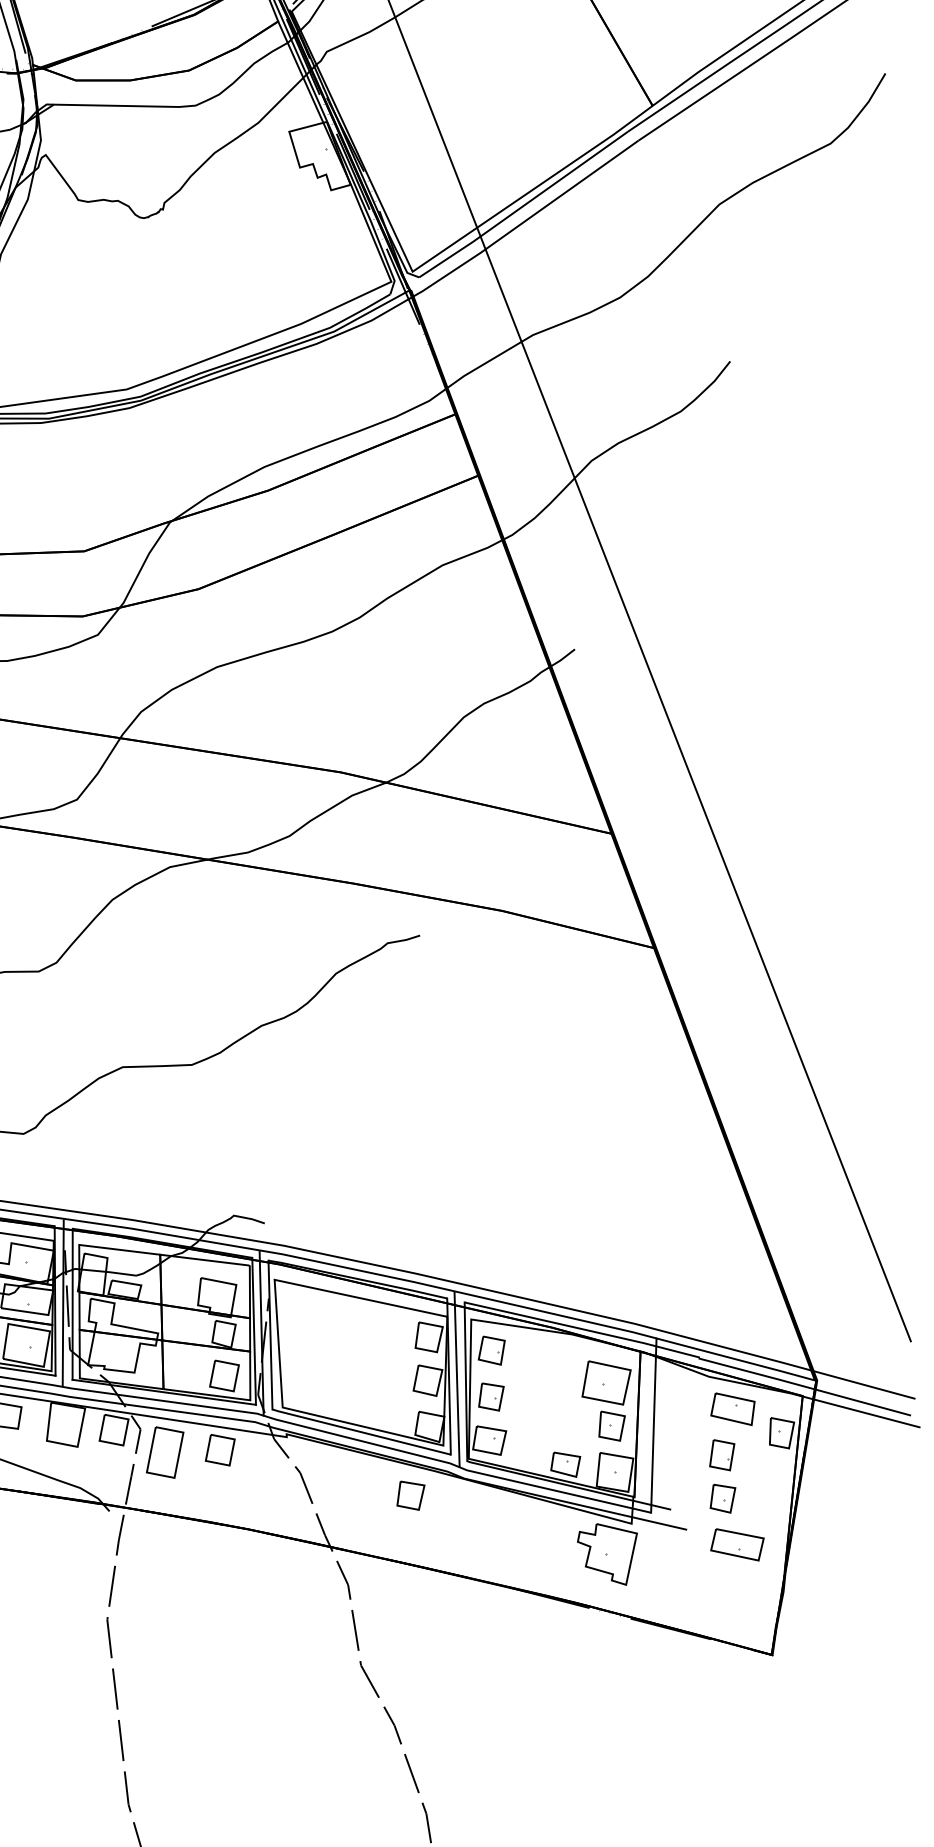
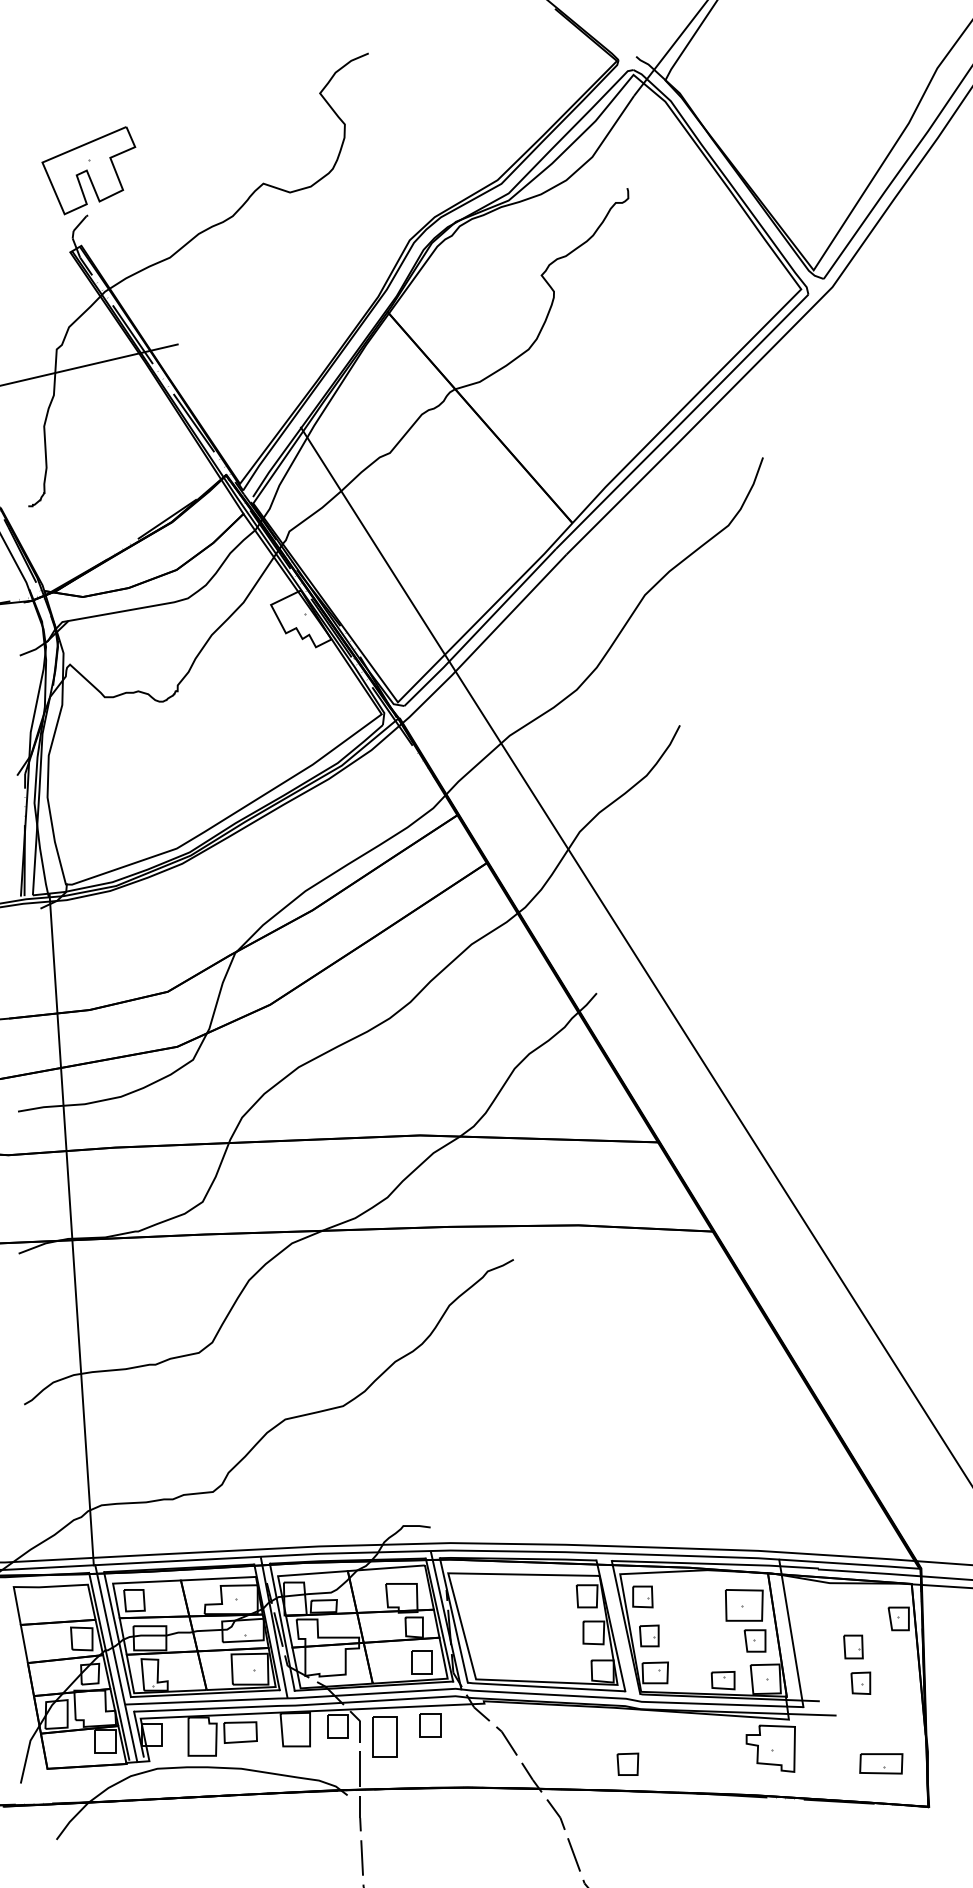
line: (456, 1378) -> (617, 1626), removed
part: (733, 1409) -> (855, 1606), removed
part: (409, 1494) -> (627, 1763), moved
part: (737, 1544) -> (881, 1763), moved

